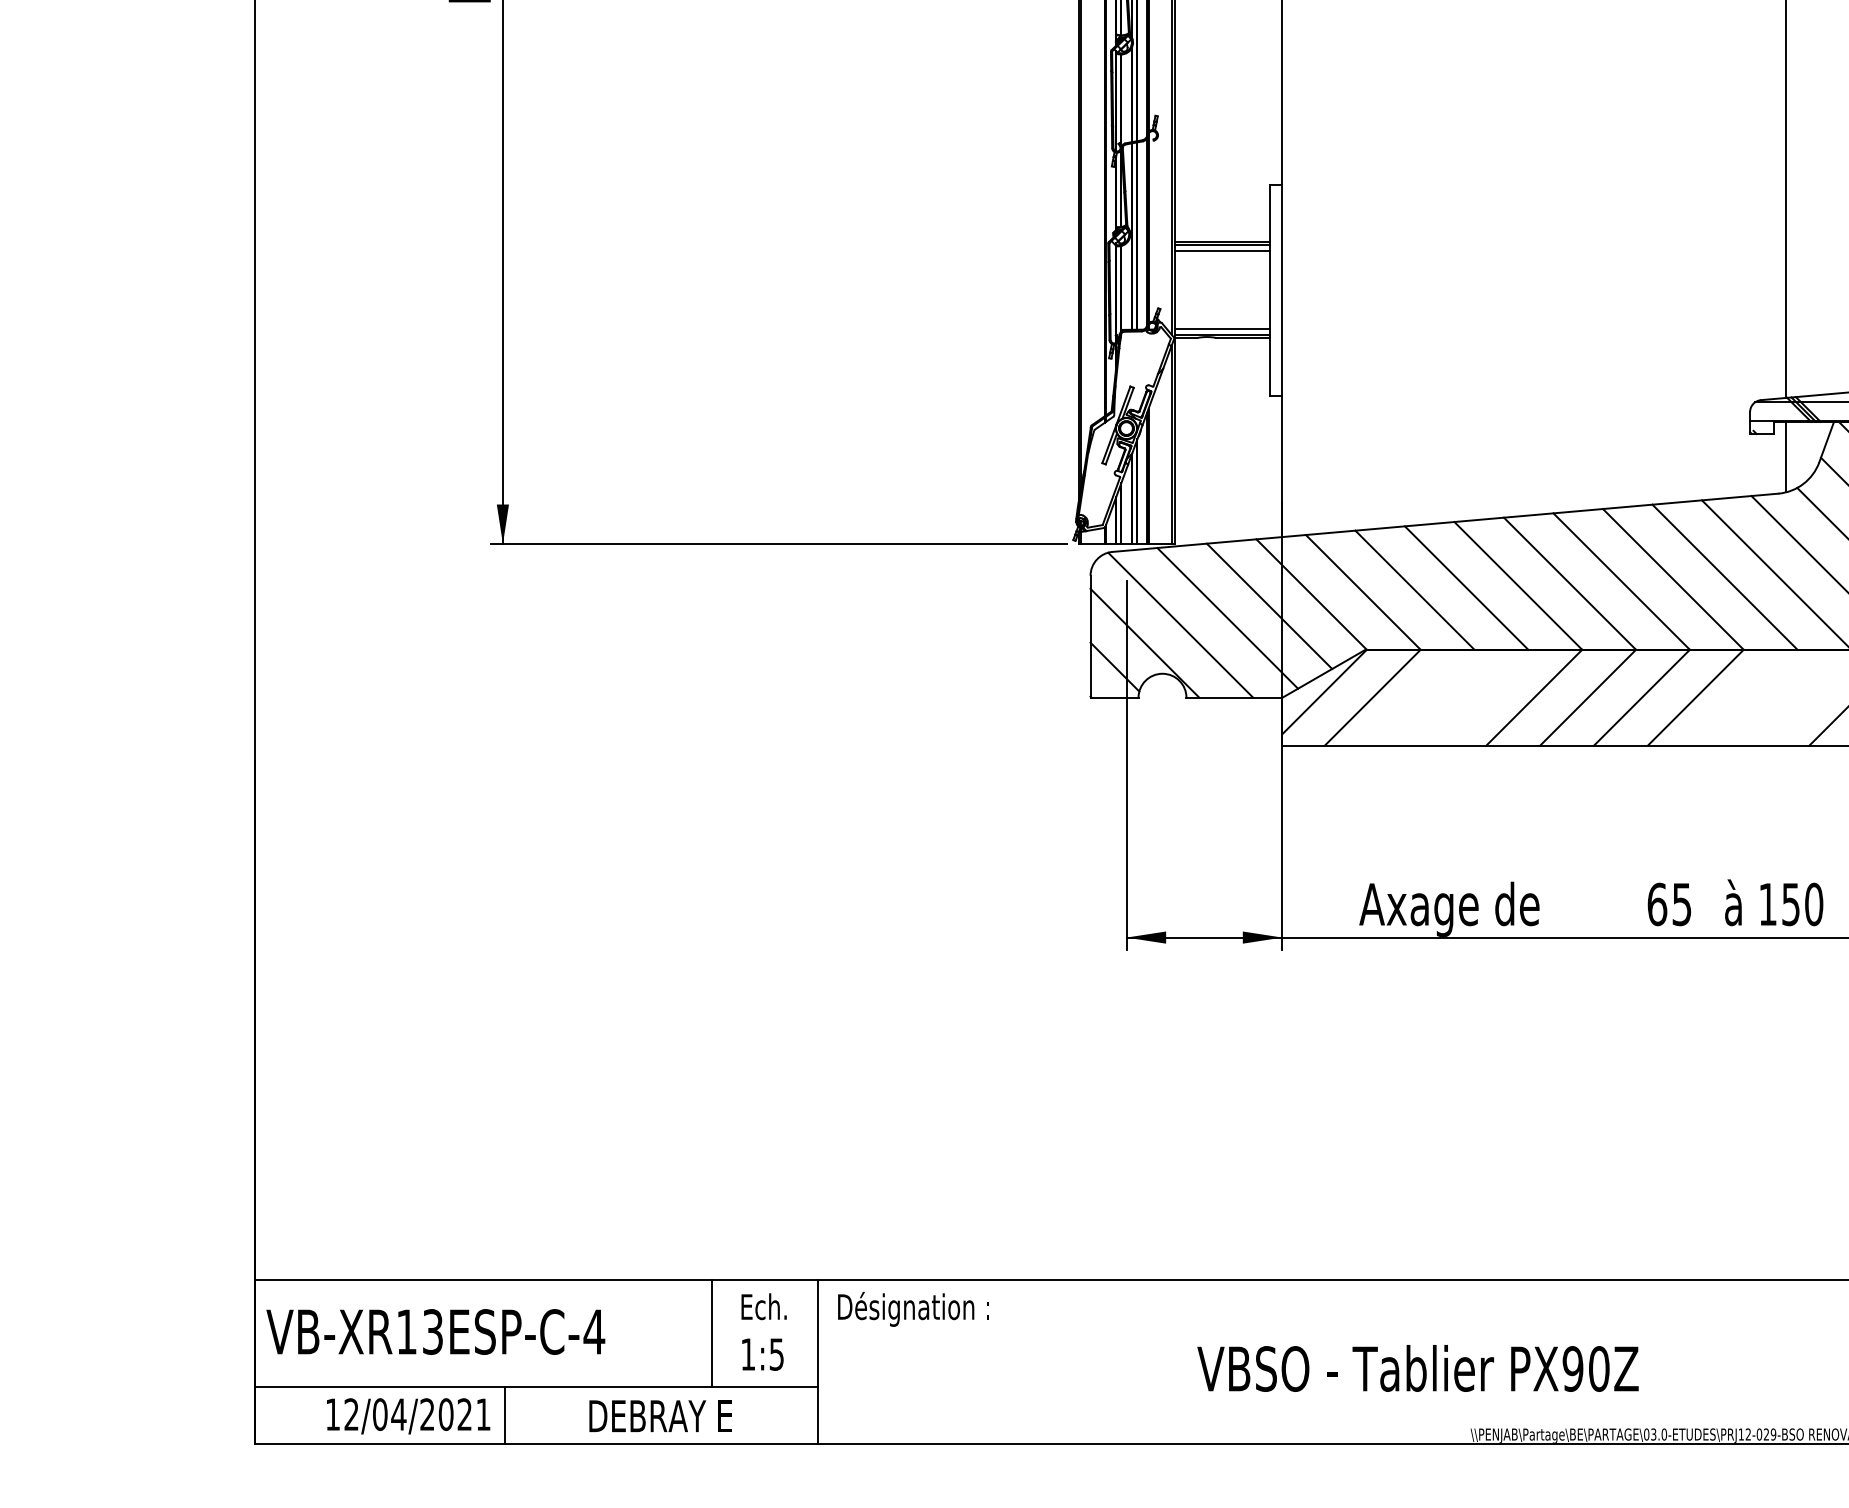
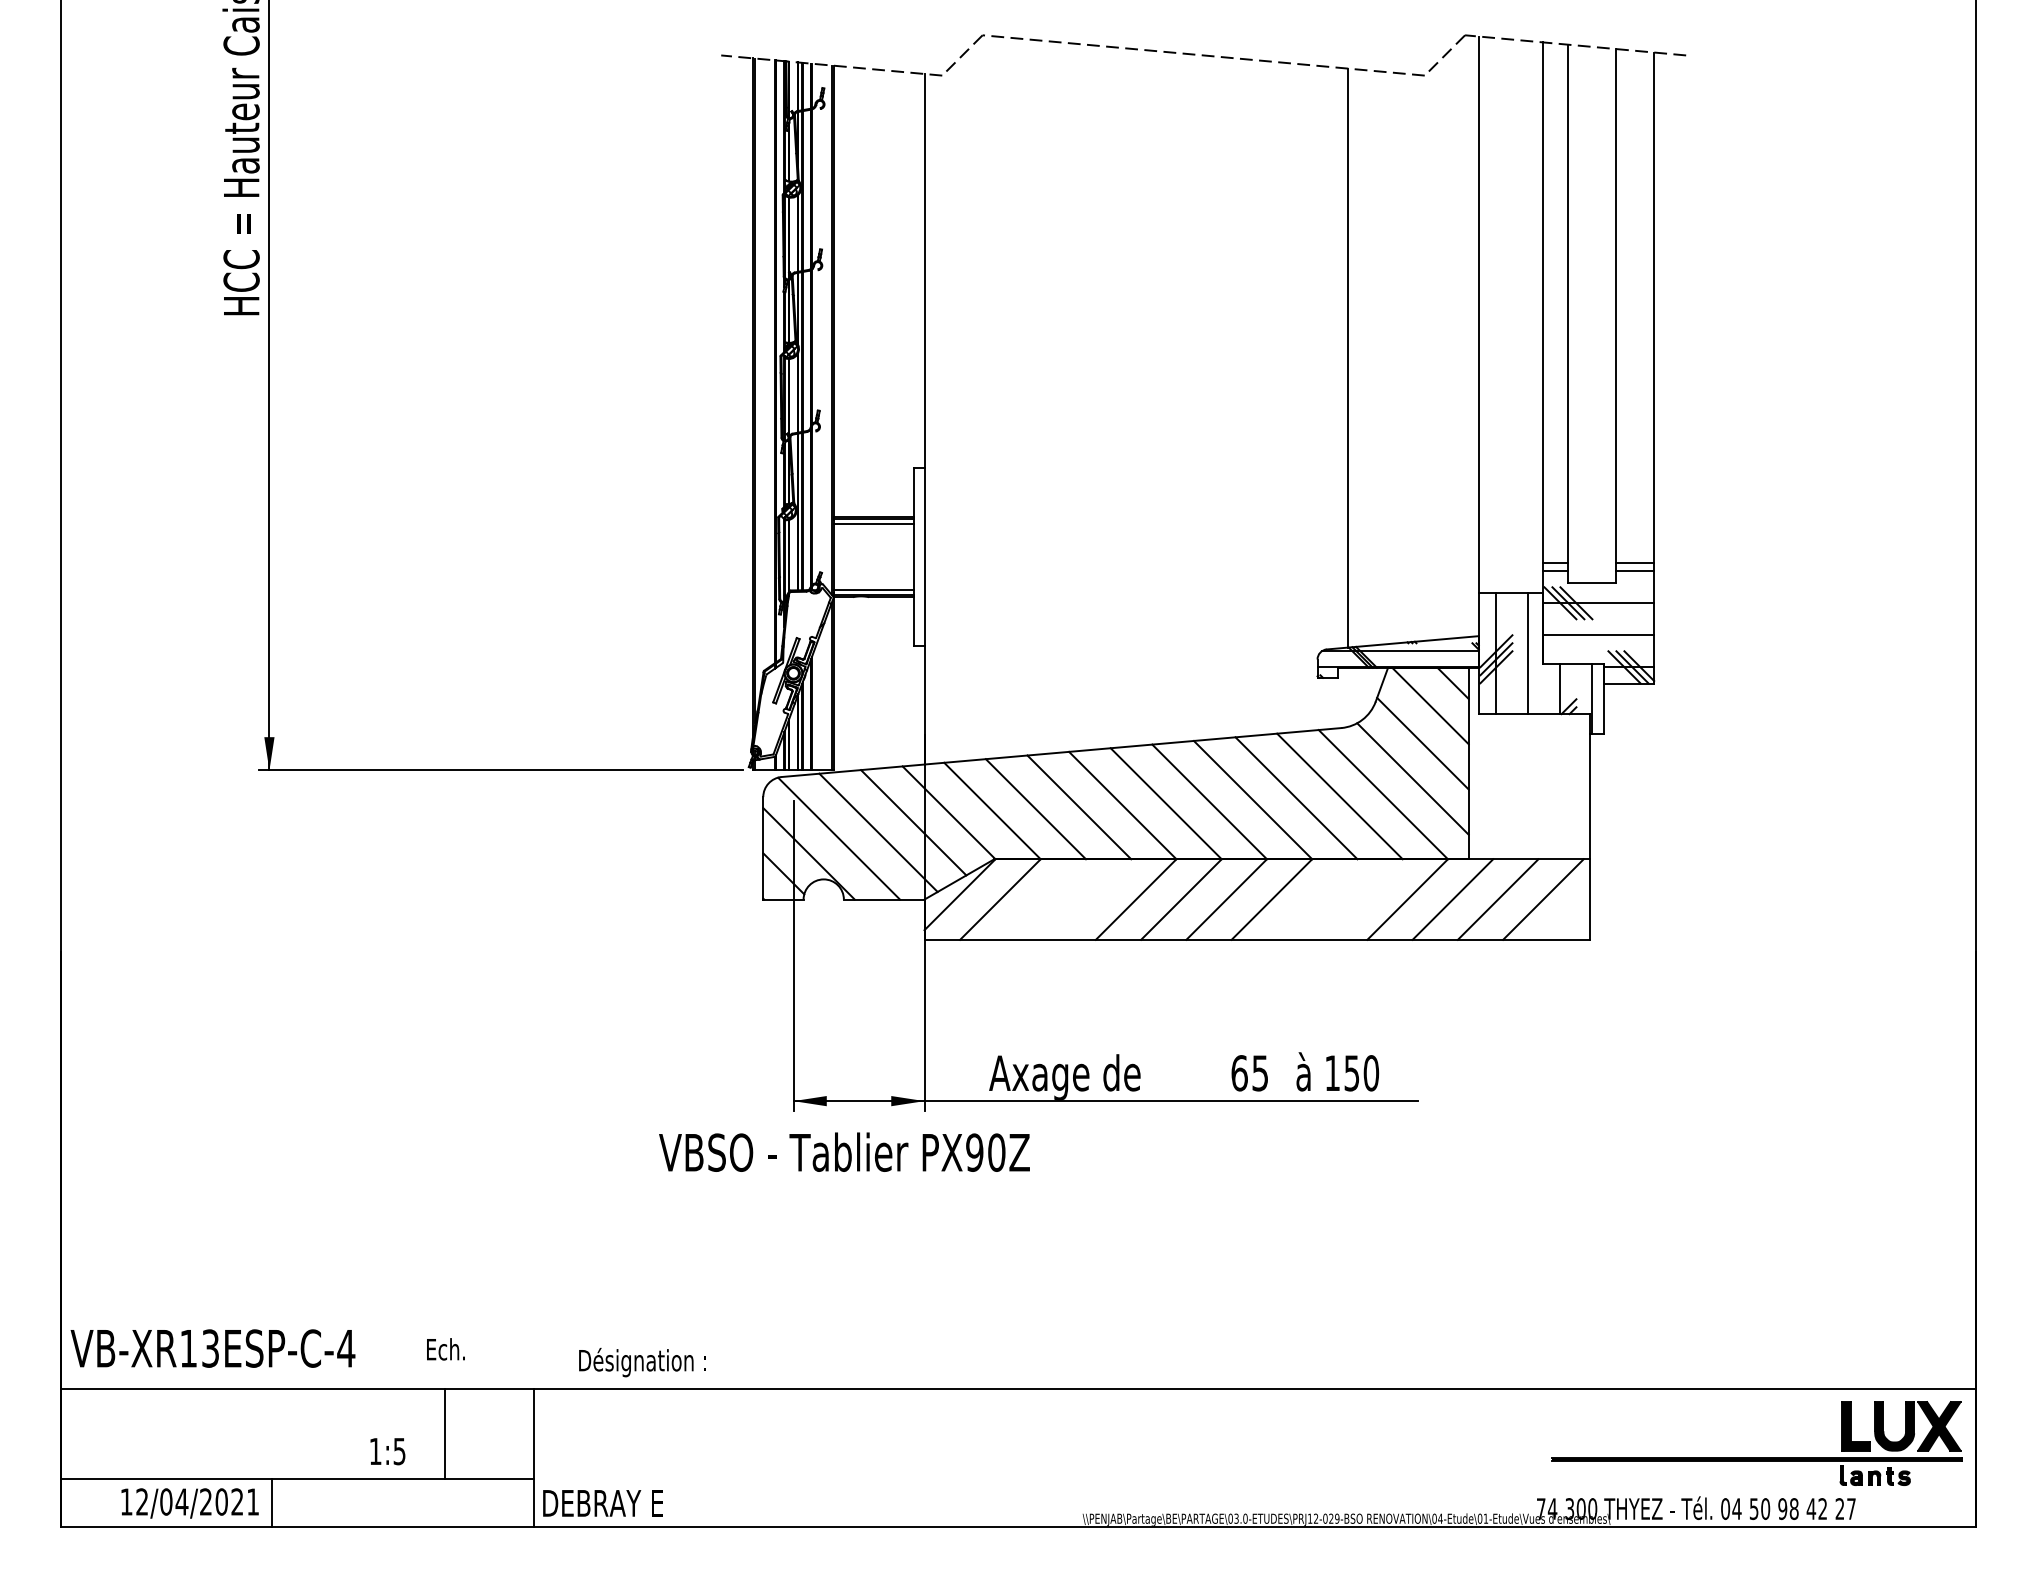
line: (1785, 456) -> (1347, 696), removed
text: (763, 1306) -> (445, 1349), moved
text: (913, 1309) -> (642, 1362), moved
text: (435, 1331) -> (212, 1348), moved
text: (762, 1354) -> (387, 1451), moved
text: (1418, 1367) -> (844, 1151), moved
text: (660, 1416) -> (602, 1503), moved

